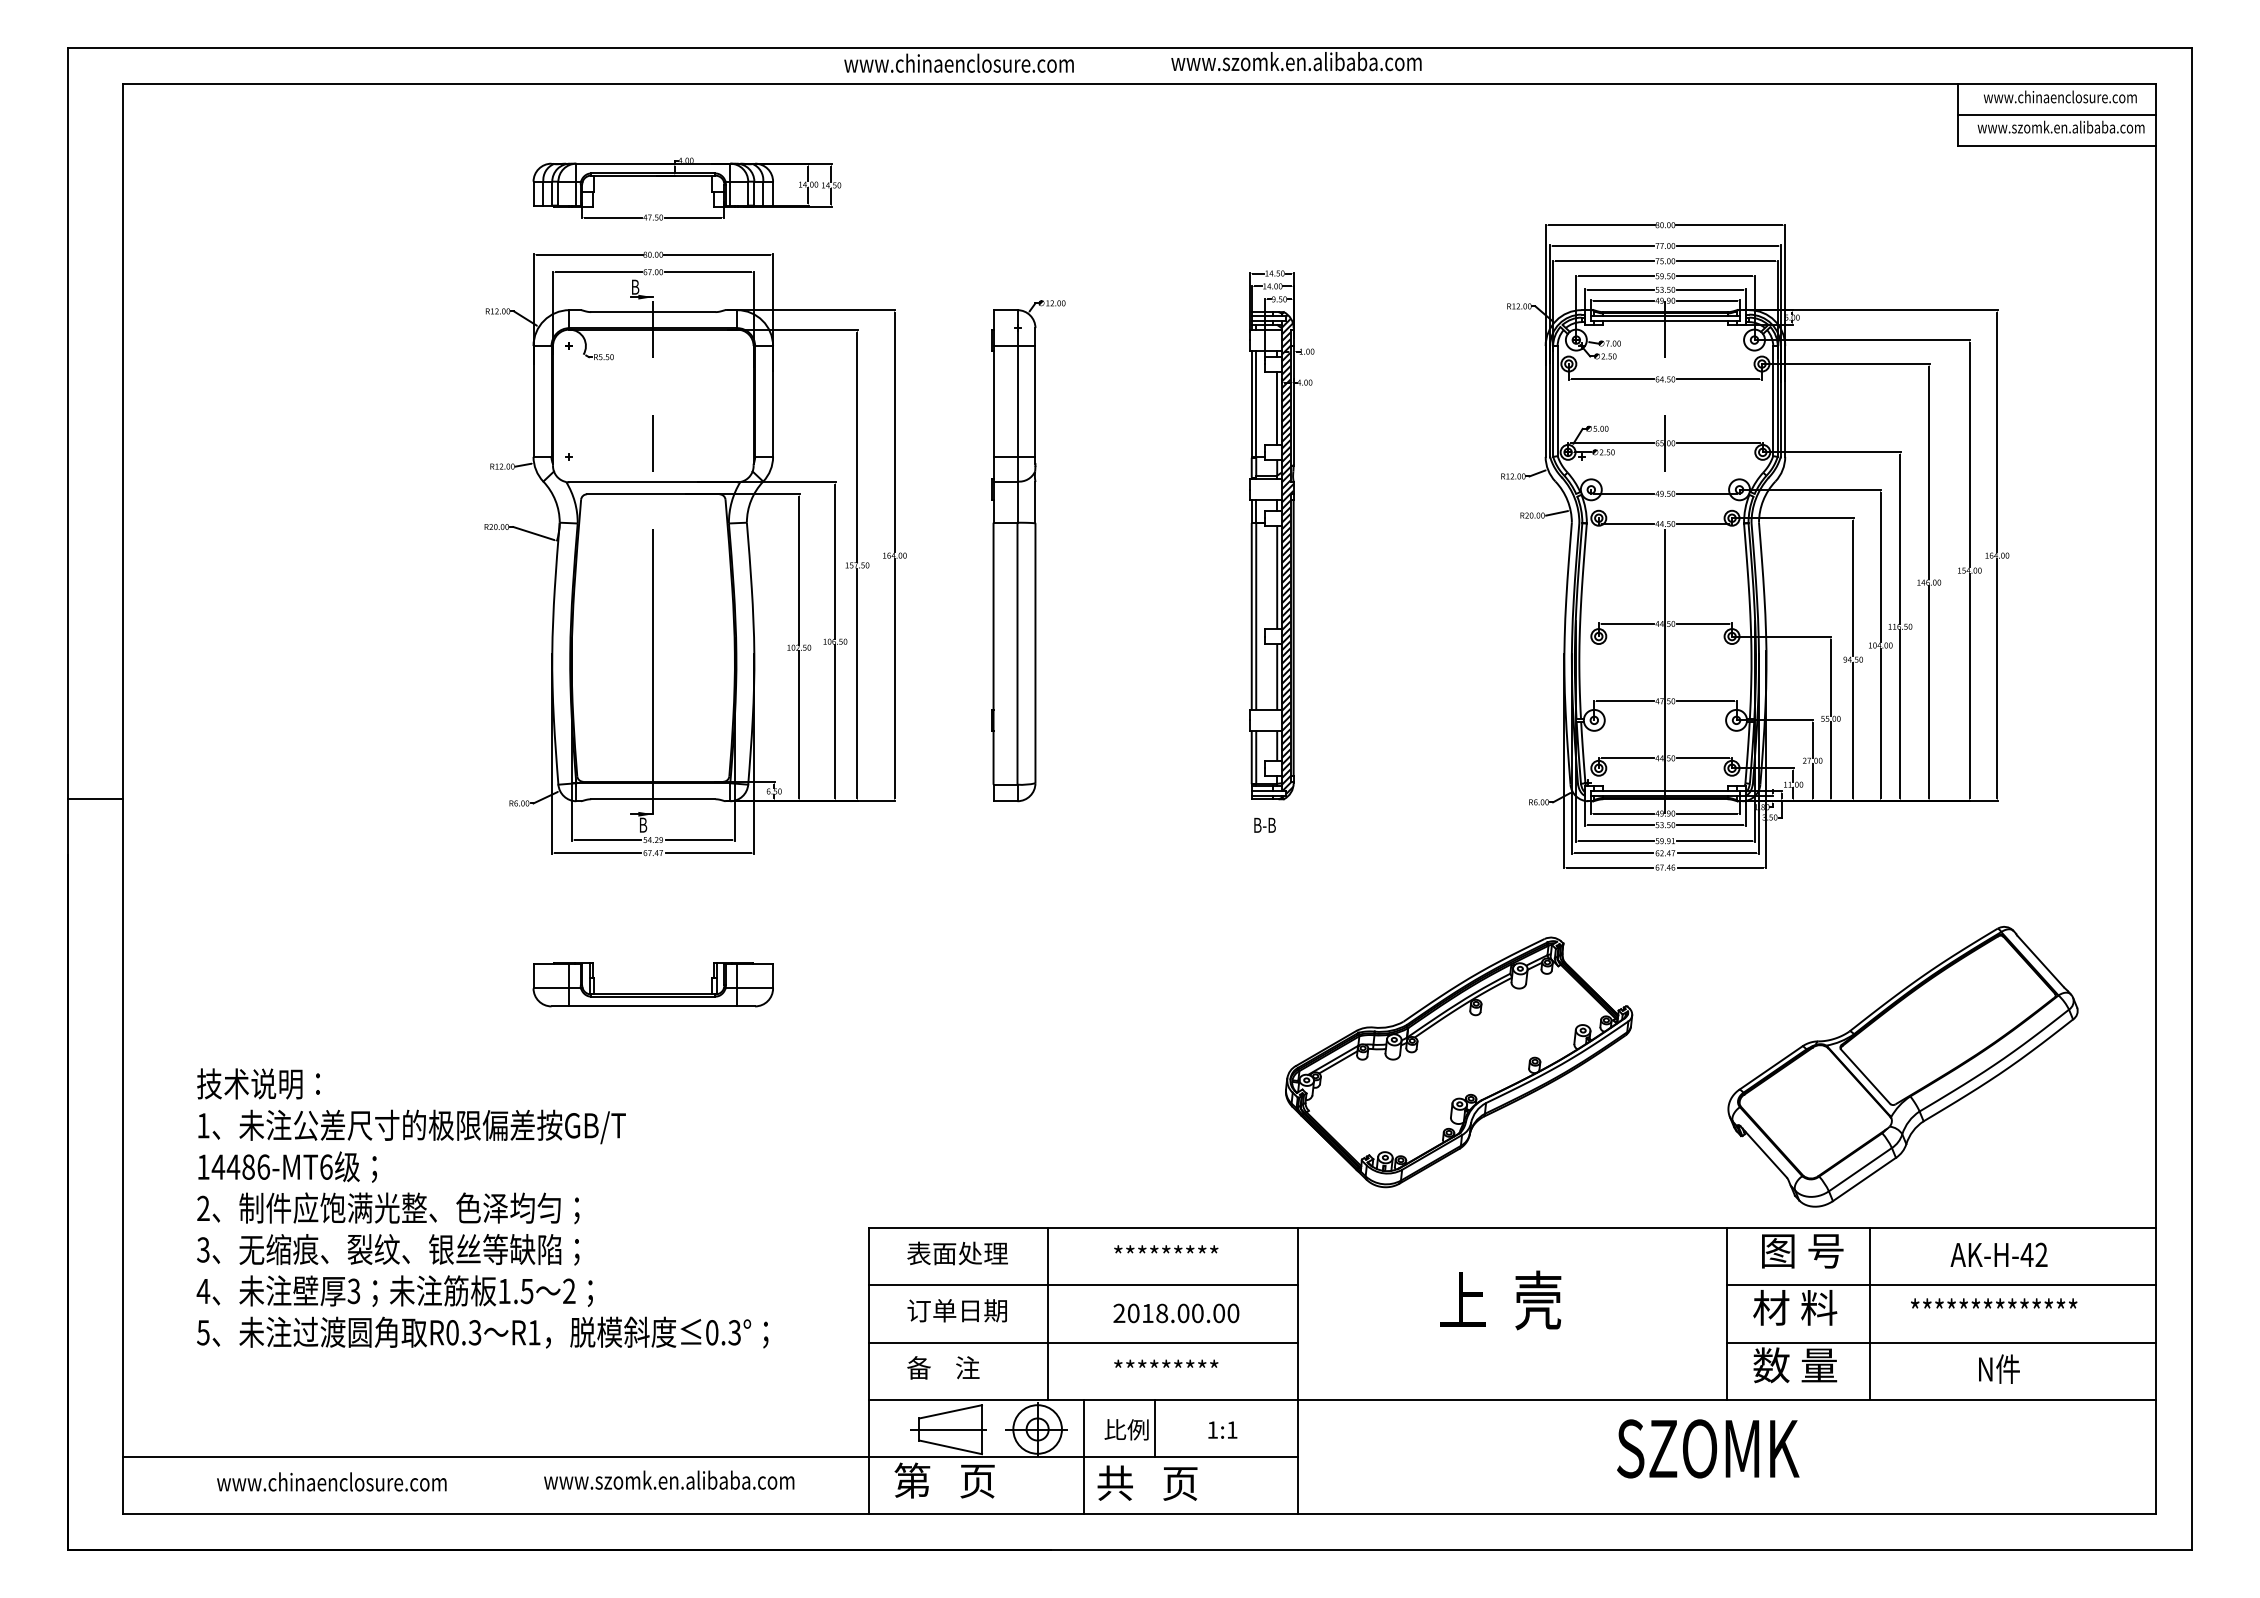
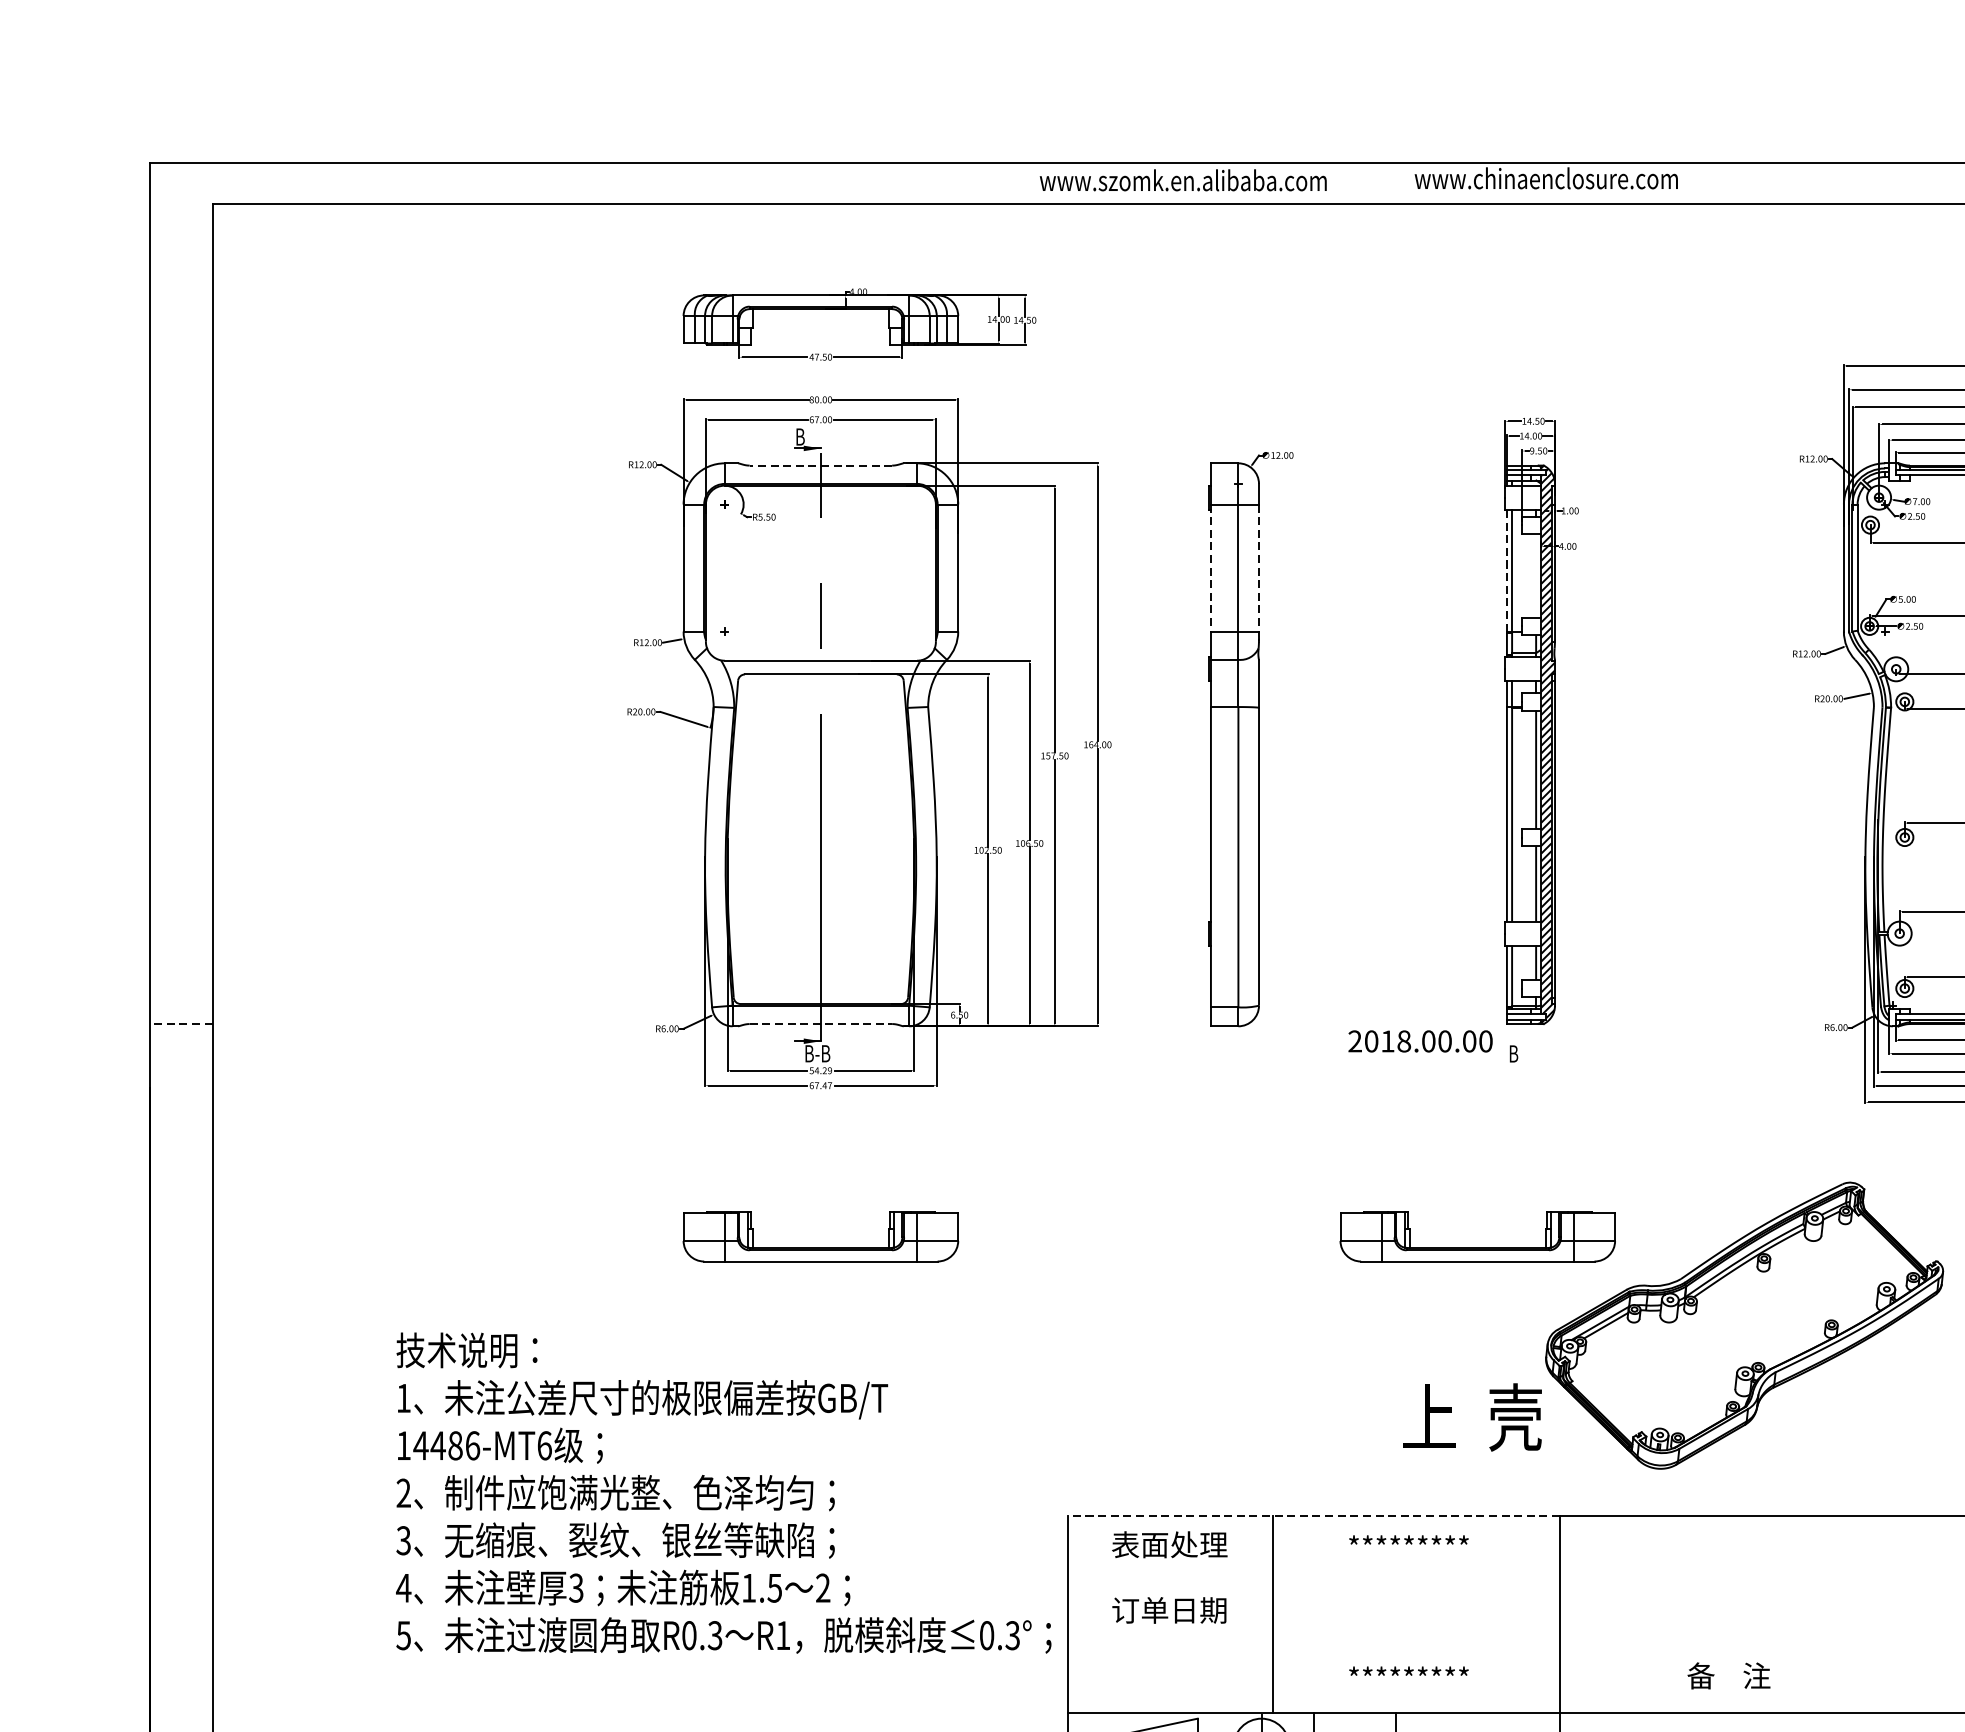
text: (1321, 61) -> (1586, 178), www.szomk.en.alibaba.com -> www.chinaenclosure.com
text: (994, 62) -> (1212, 179), www.chinaenclosure.com -> www.szomk.en.alibaba.com
line: (652, 312) -> (819, 466), solid -> dashed
line: (993, 401) -> (1210, 568), solid -> dashed
line: (1035, 401) -> (1259, 568), solid -> dashed
line: (1251, 403) -> (1506, 570), solid -> dashed
line: (1277, 407) -> (1536, 574), removed
line: (94, 799) -> (180, 1024), solid -> dashed
line: (653, 799) -> (821, 1024), solid -> dashed
text: (654, 824) -> (822, 1052), B -> B-B
text: (1269, 824) -> (1527, 1052), B-B -> B
part: (1225, 993) -> (1476, 1246), added
text: (482, 1208) -> (723, 1493), moved
line: (1083, 1228) -> (1314, 1516), solid -> dashed
line: (1083, 1285) -> (1314, 1581), removed
text: (1500, 1300) -> (1472, 1417), moved
text: (1176, 1313) -> (1420, 1041), moved
line: (1083, 1342) -> (1314, 1646), removed
text: (943, 1367) -> (1729, 1675), moved

